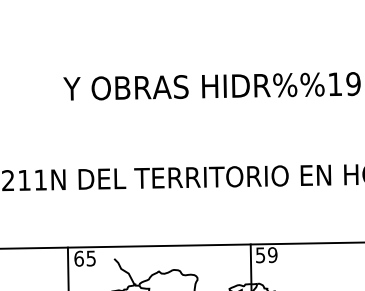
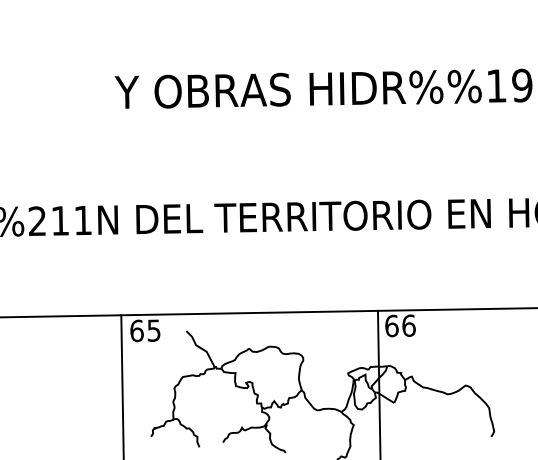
text: (266, 254) -> (400, 325), 59 -> 66

